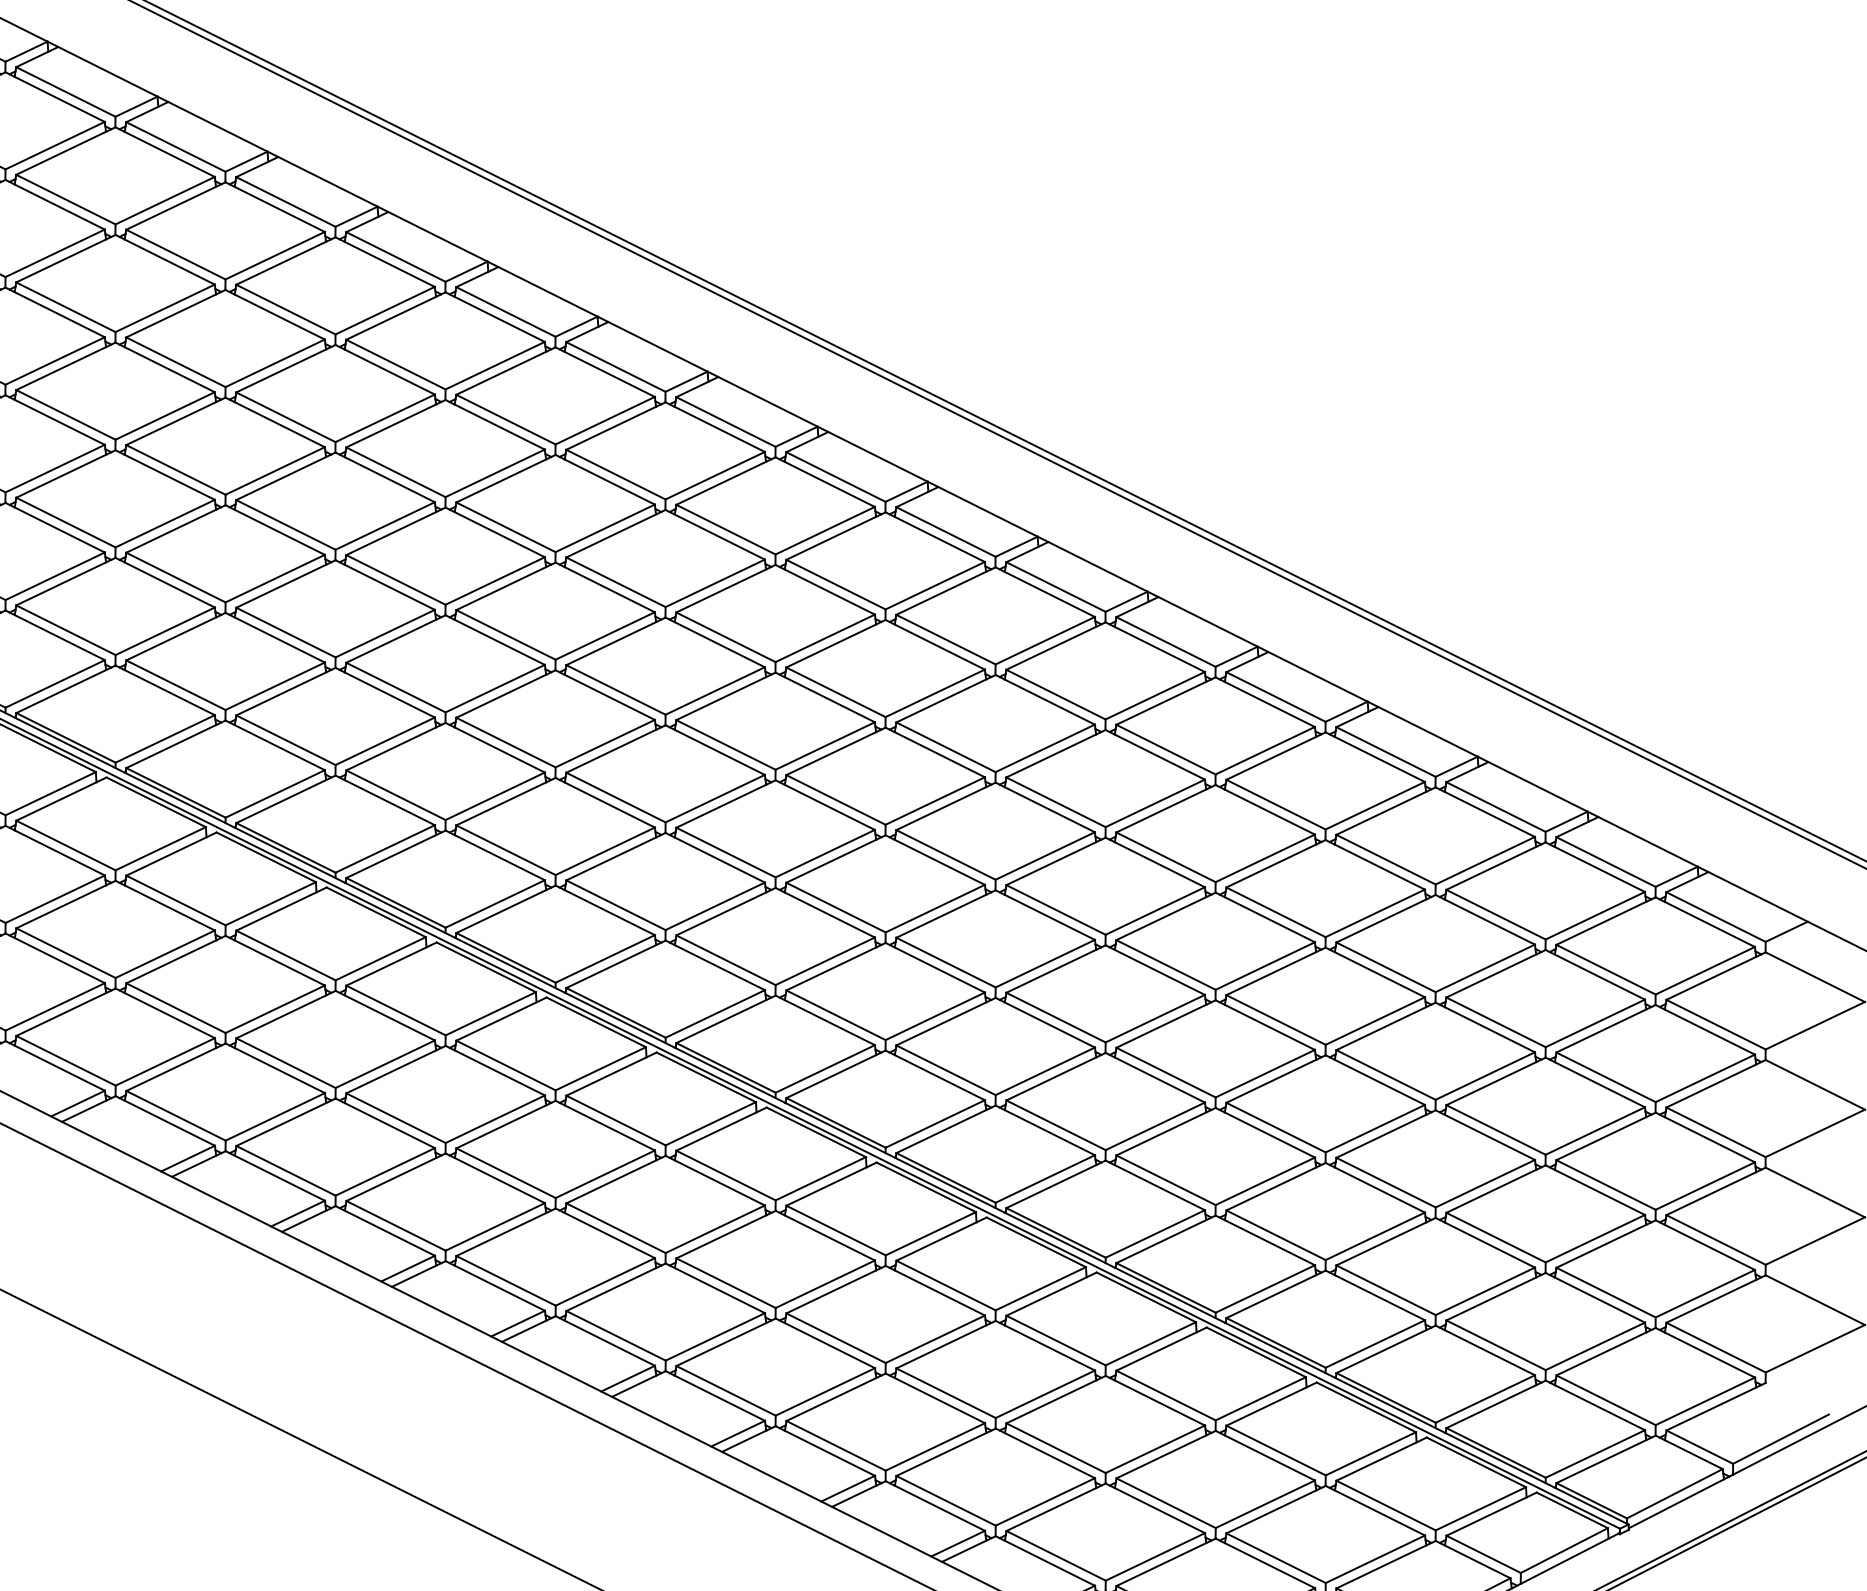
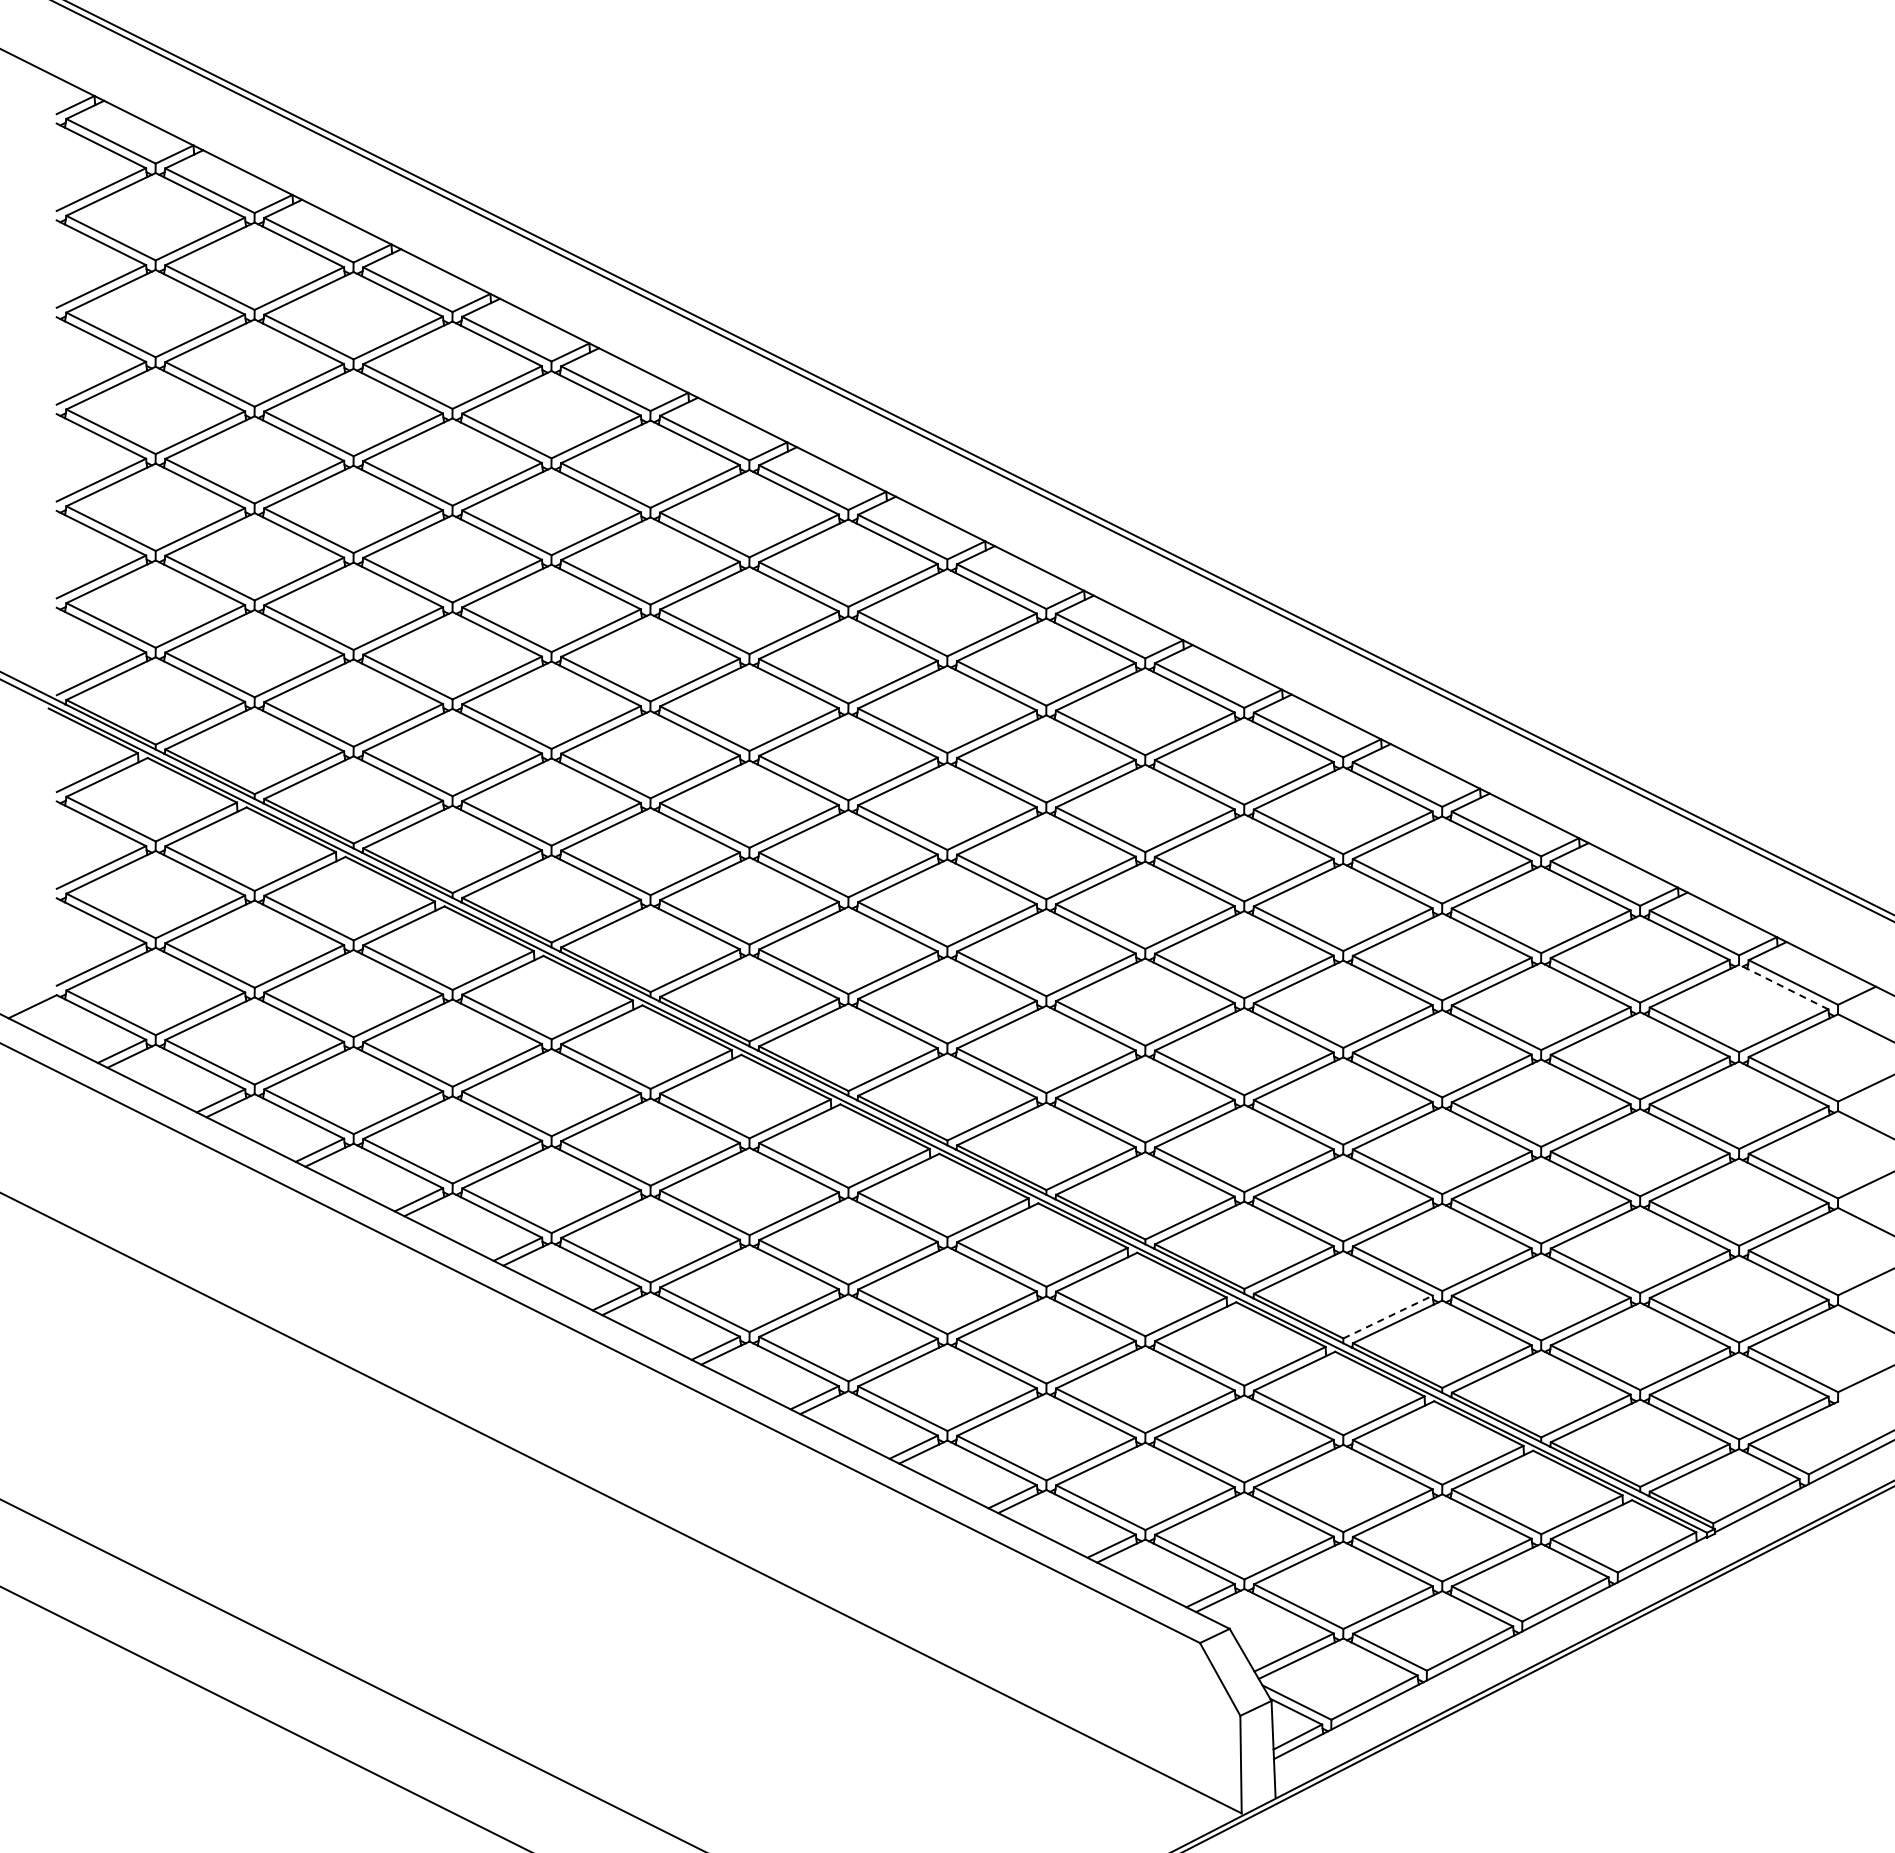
line: (1704, 922) -> (1783, 987), solid -> dashed
line: (1265, 1288) -> (1388, 1316), solid -> dashed

